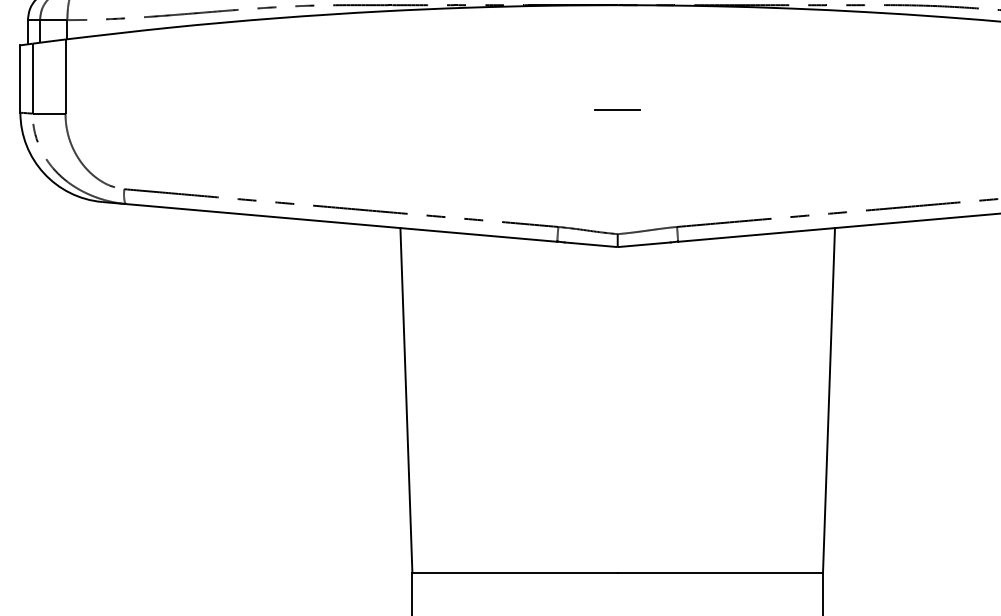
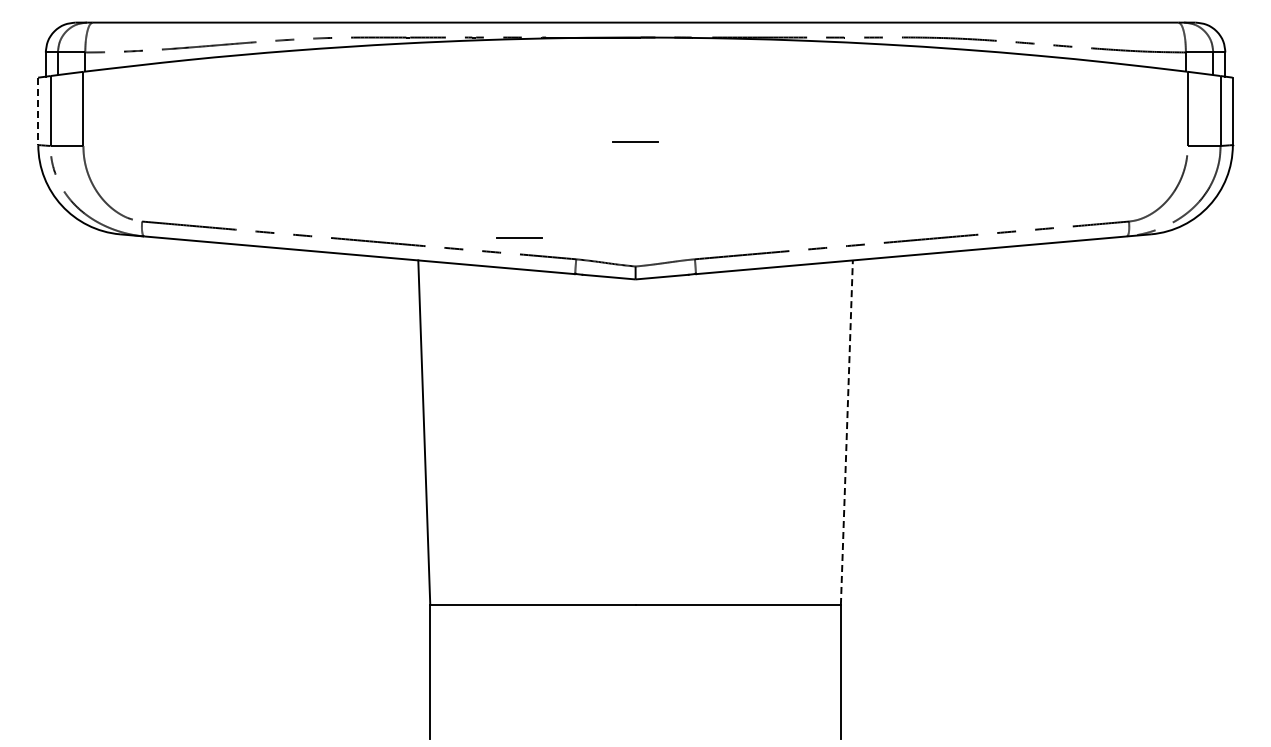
line: (20, 79) -> (38, 111), solid -> dashed
line: (501, 205) -> (519, 237), added
line: (828, 400) -> (846, 432), solid -> dashed

